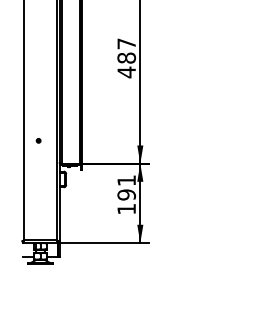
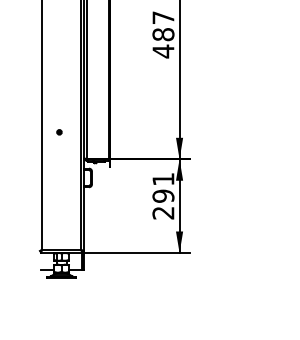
text: (126, 209) -> (163, 213), 191 -> 291

